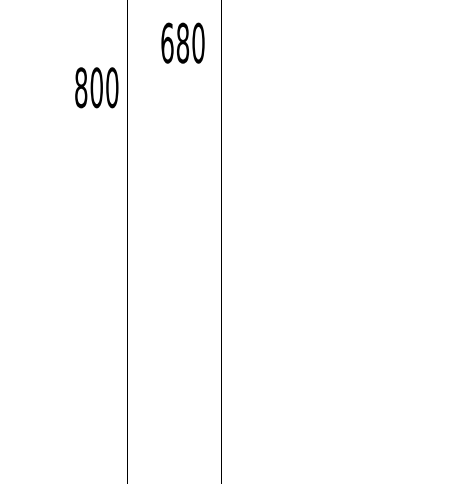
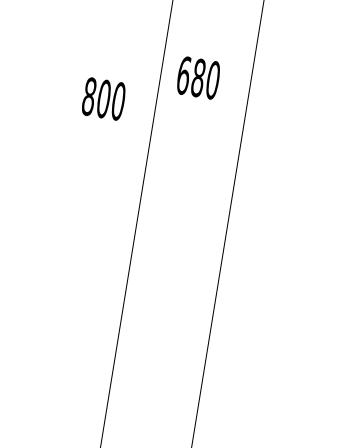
text: (182, 42) -> (198, 77), moved
text: (96, 87) -> (103, 98), moved

